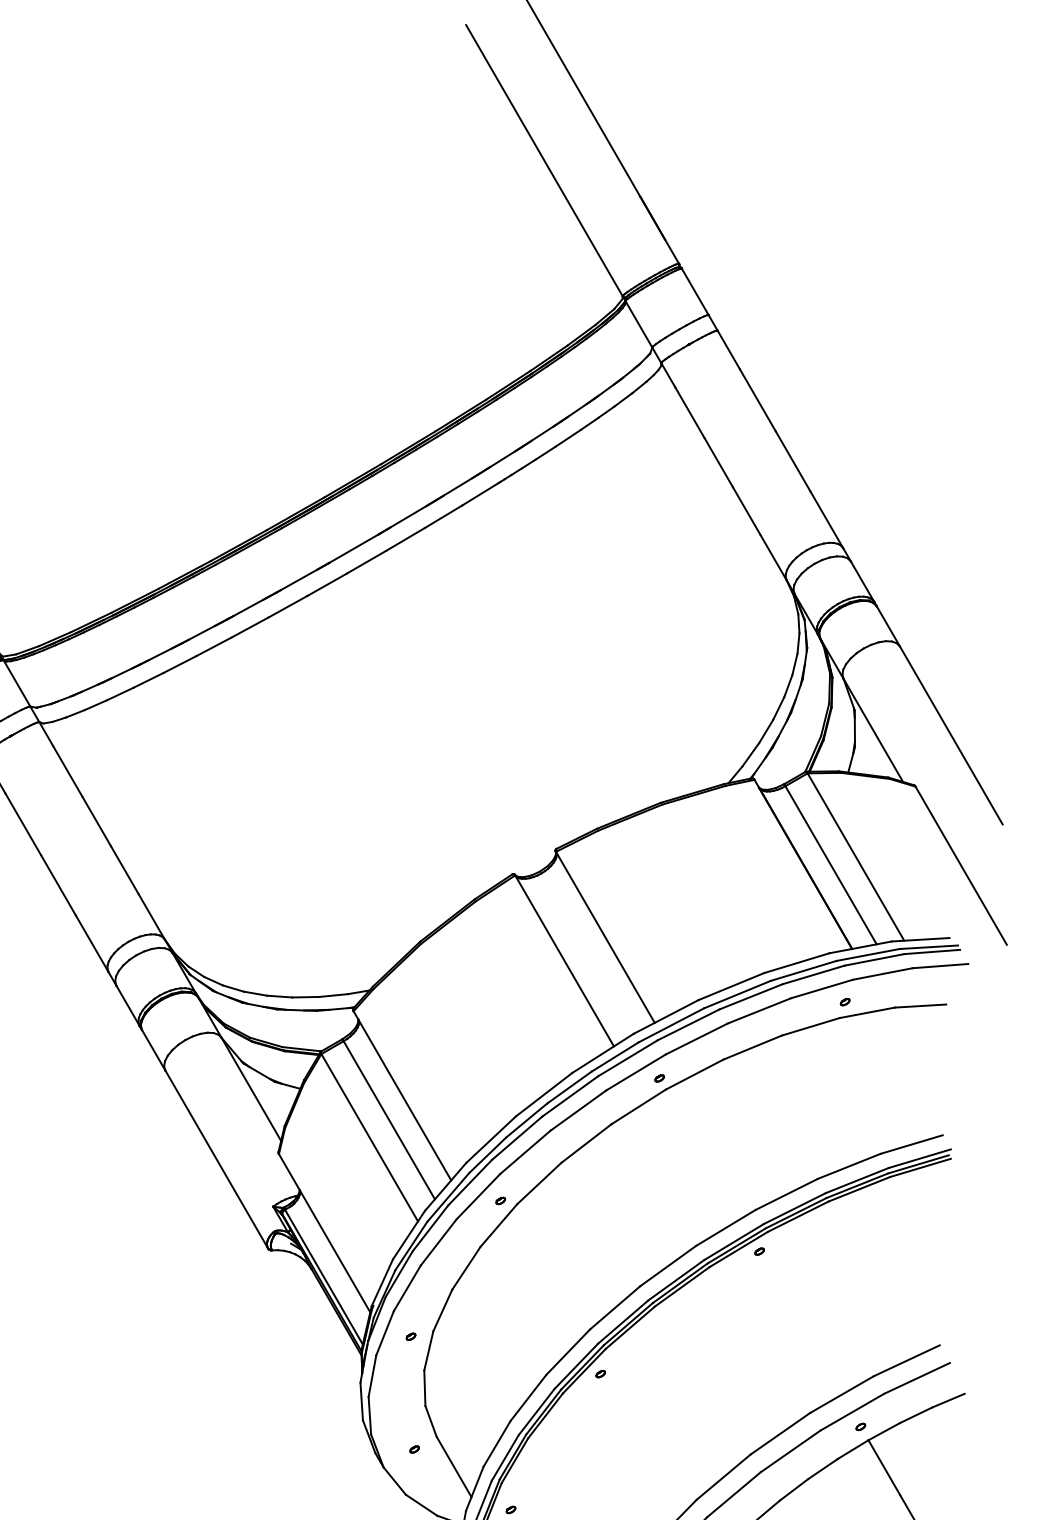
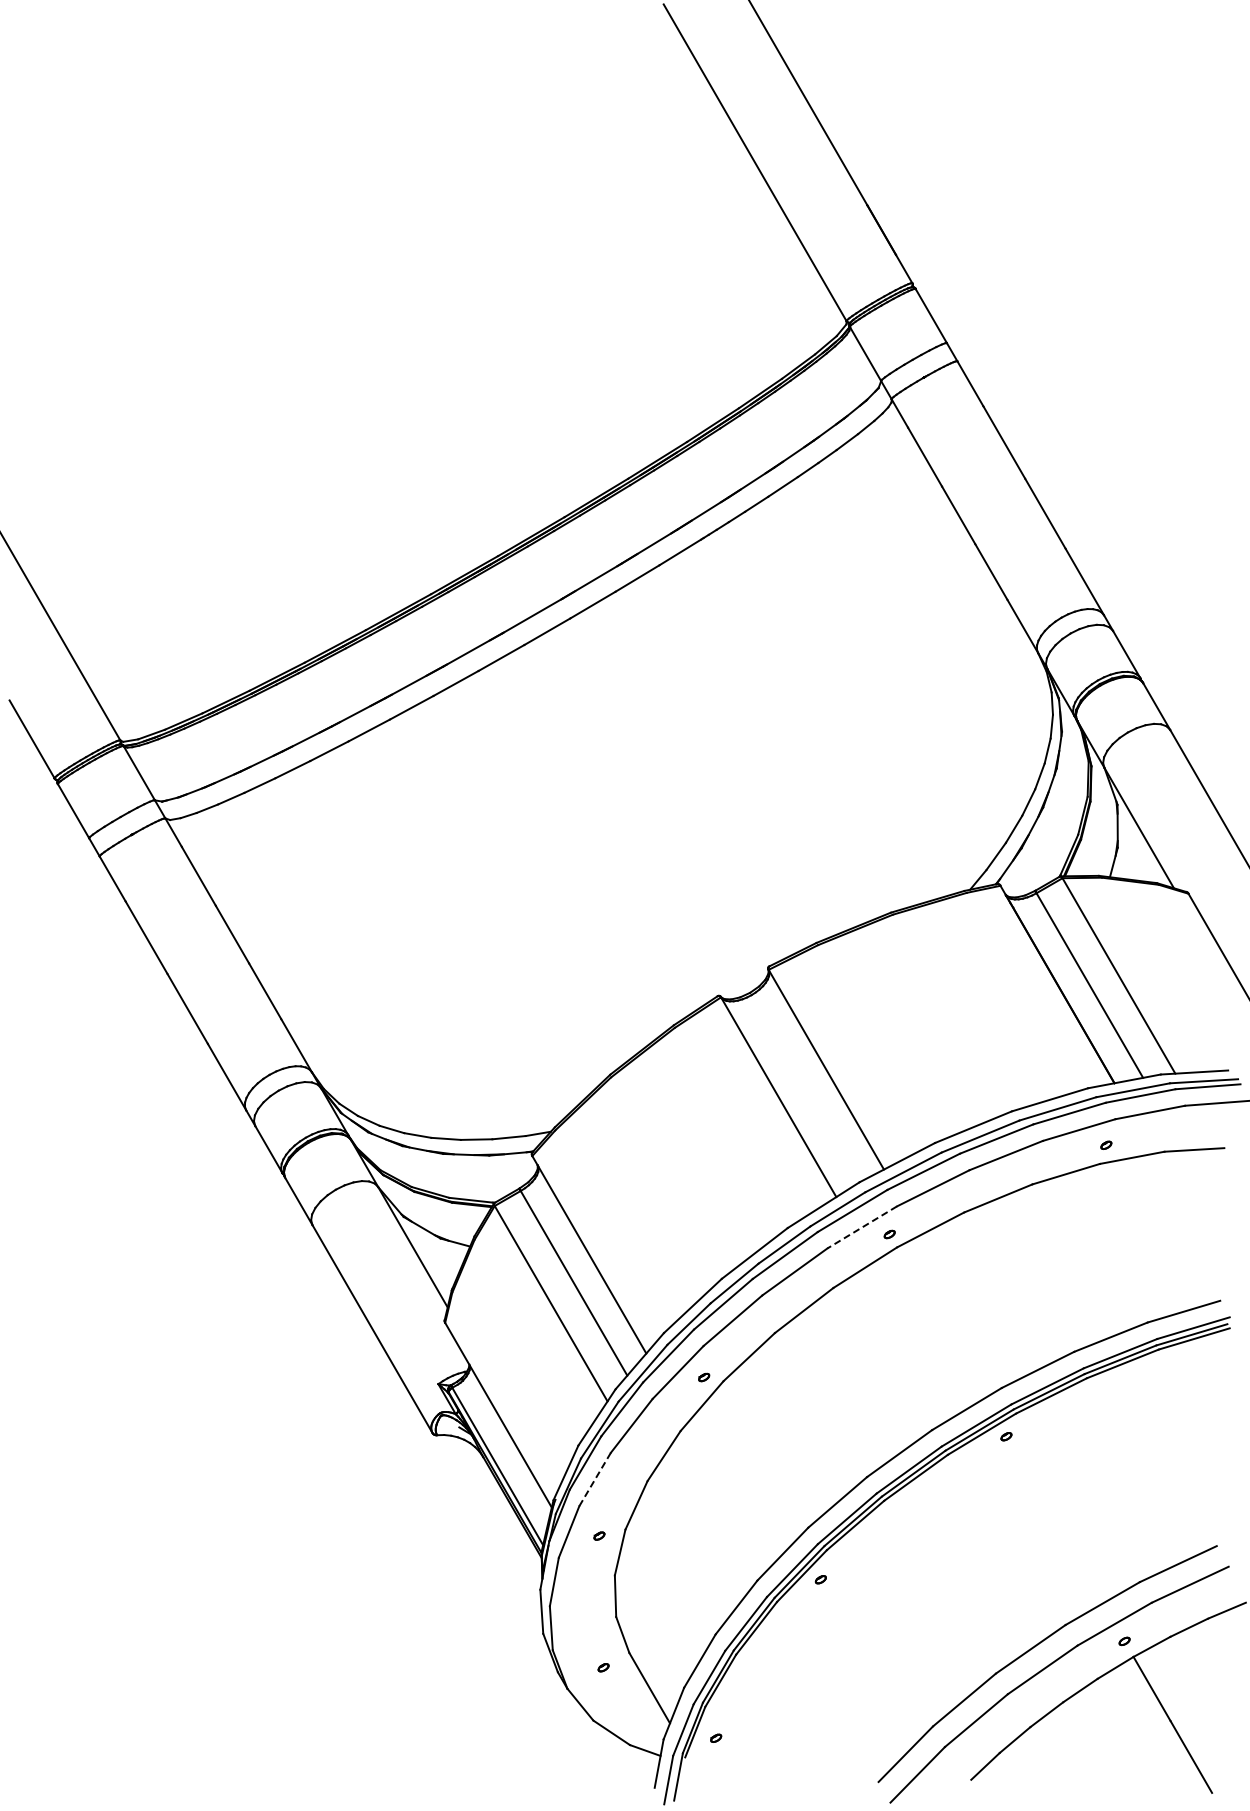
line: (636, 1072) -> (862, 1227), solid -> dashed
line: (406, 1288) -> (594, 1479), solid -> dashed

